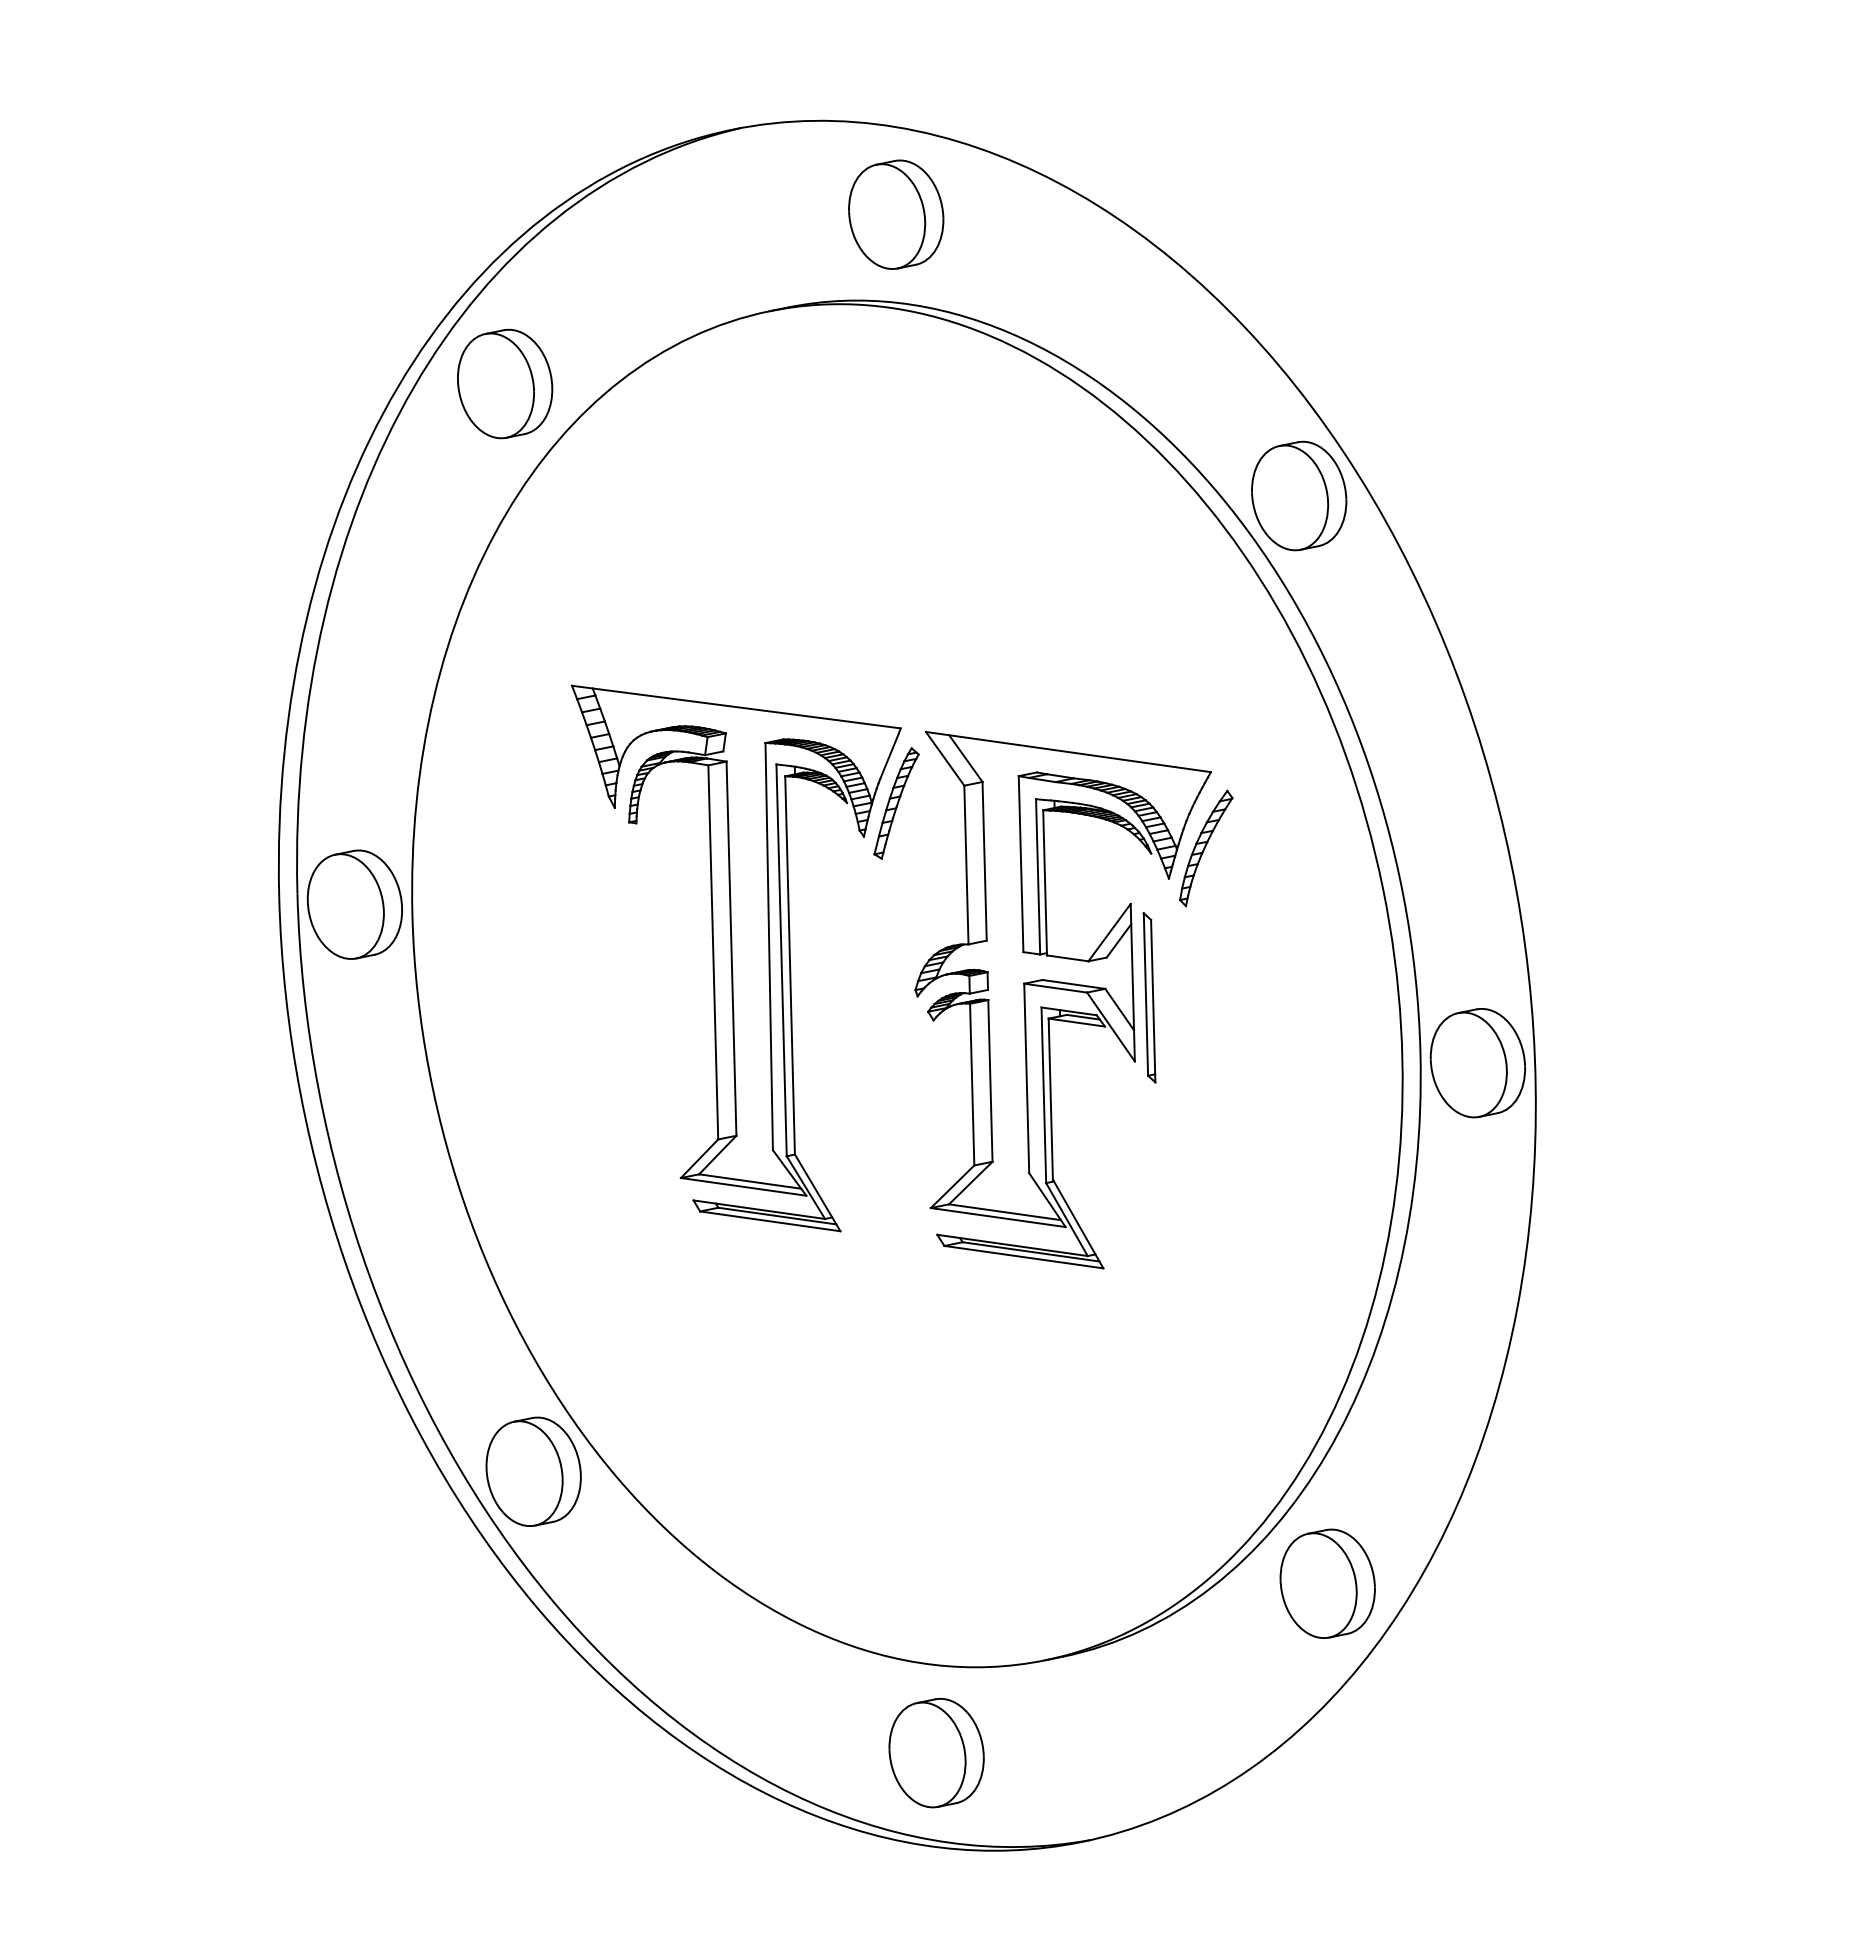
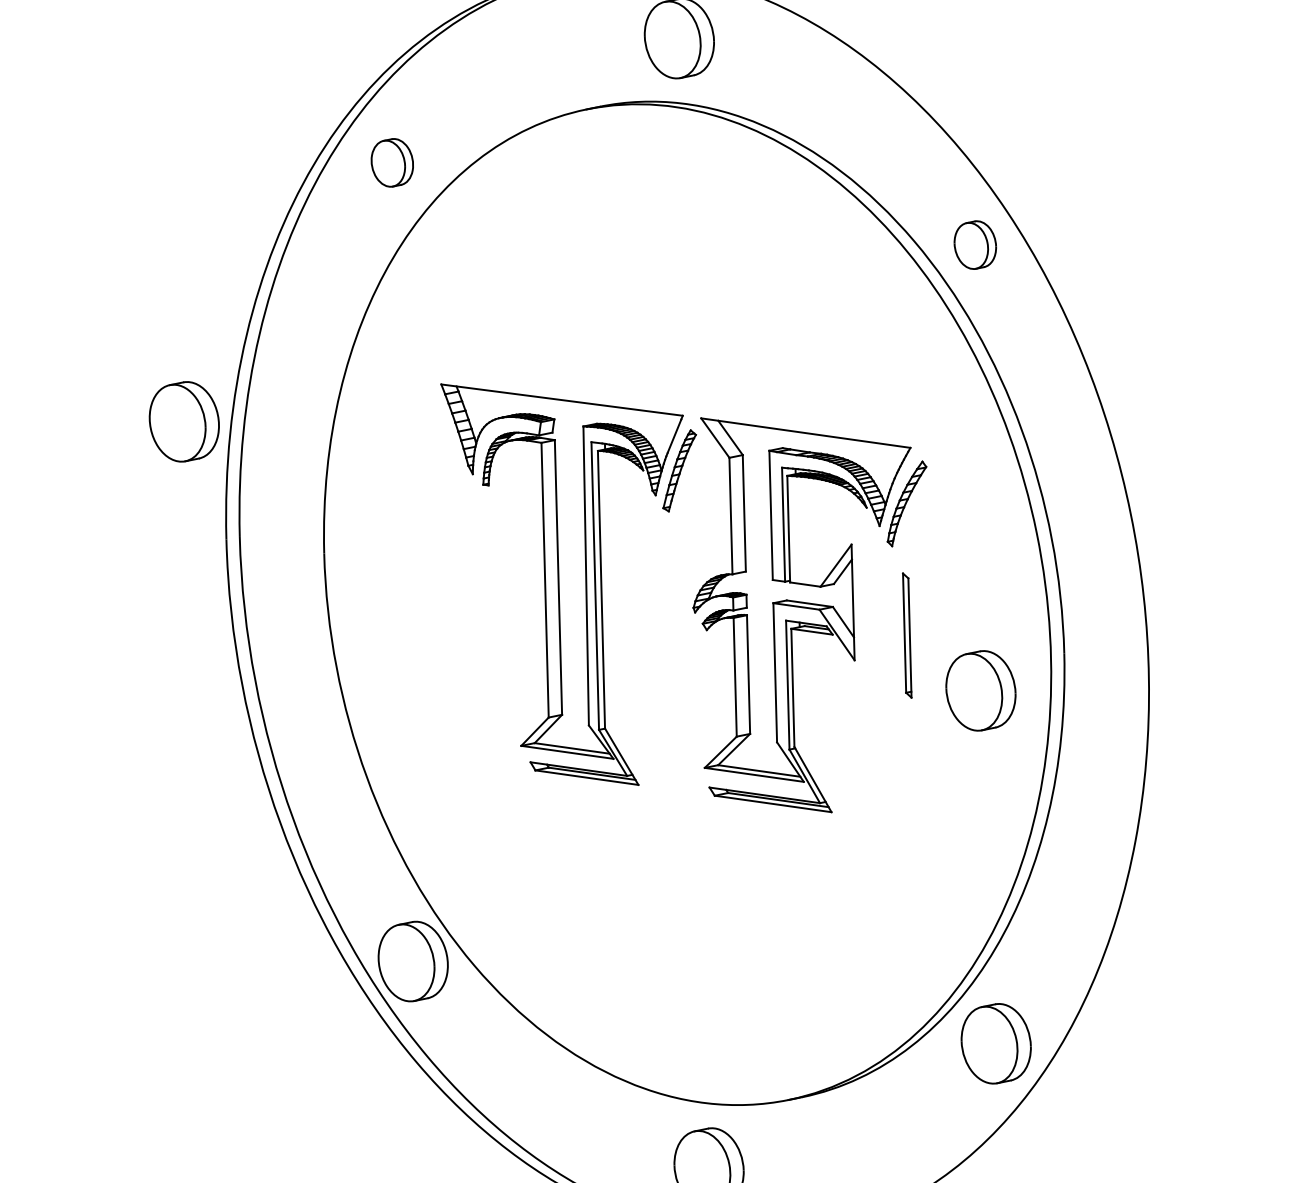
part: (505, 383) -> (392, 162), size x0.6
part: (1299, 495) -> (975, 244), size x0.6
part: (354, 904) -> (184, 421), moved
part: (1149, 997) -> (907, 635), moved
part: (1477, 1063) -> (980, 691), moved

